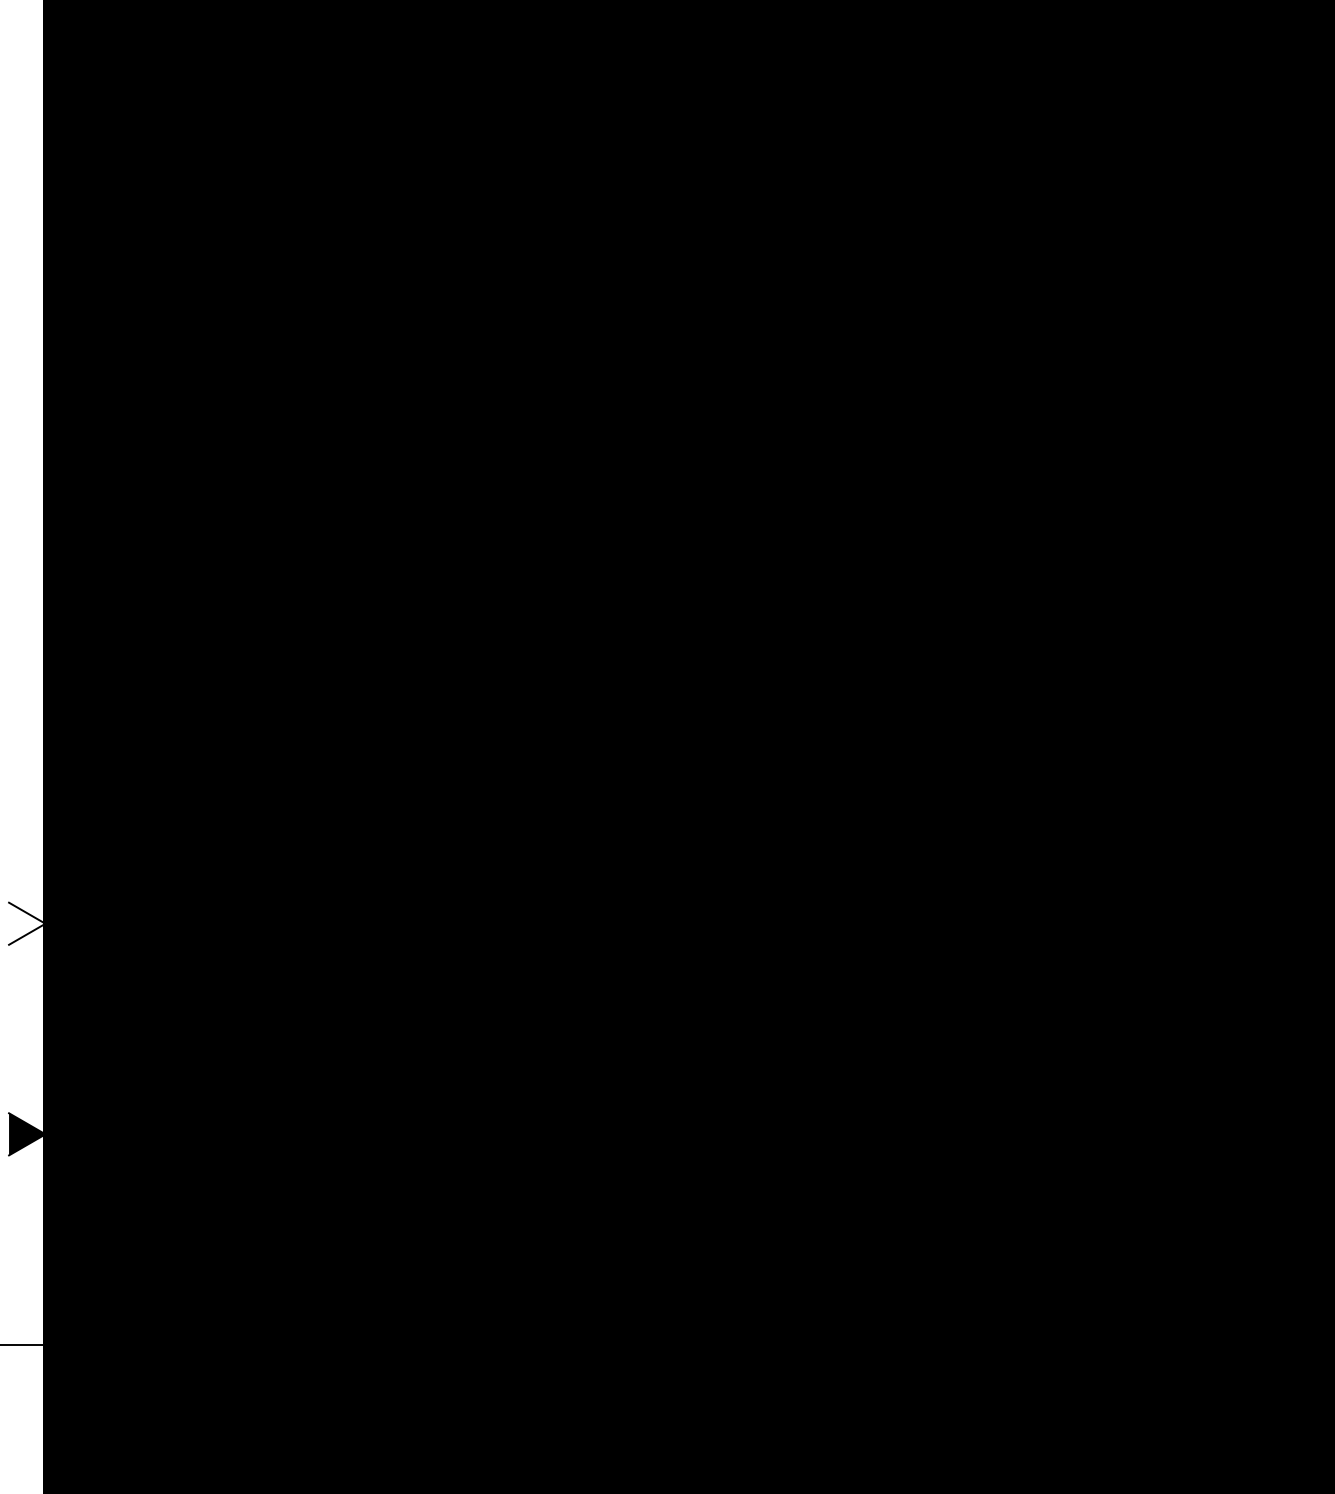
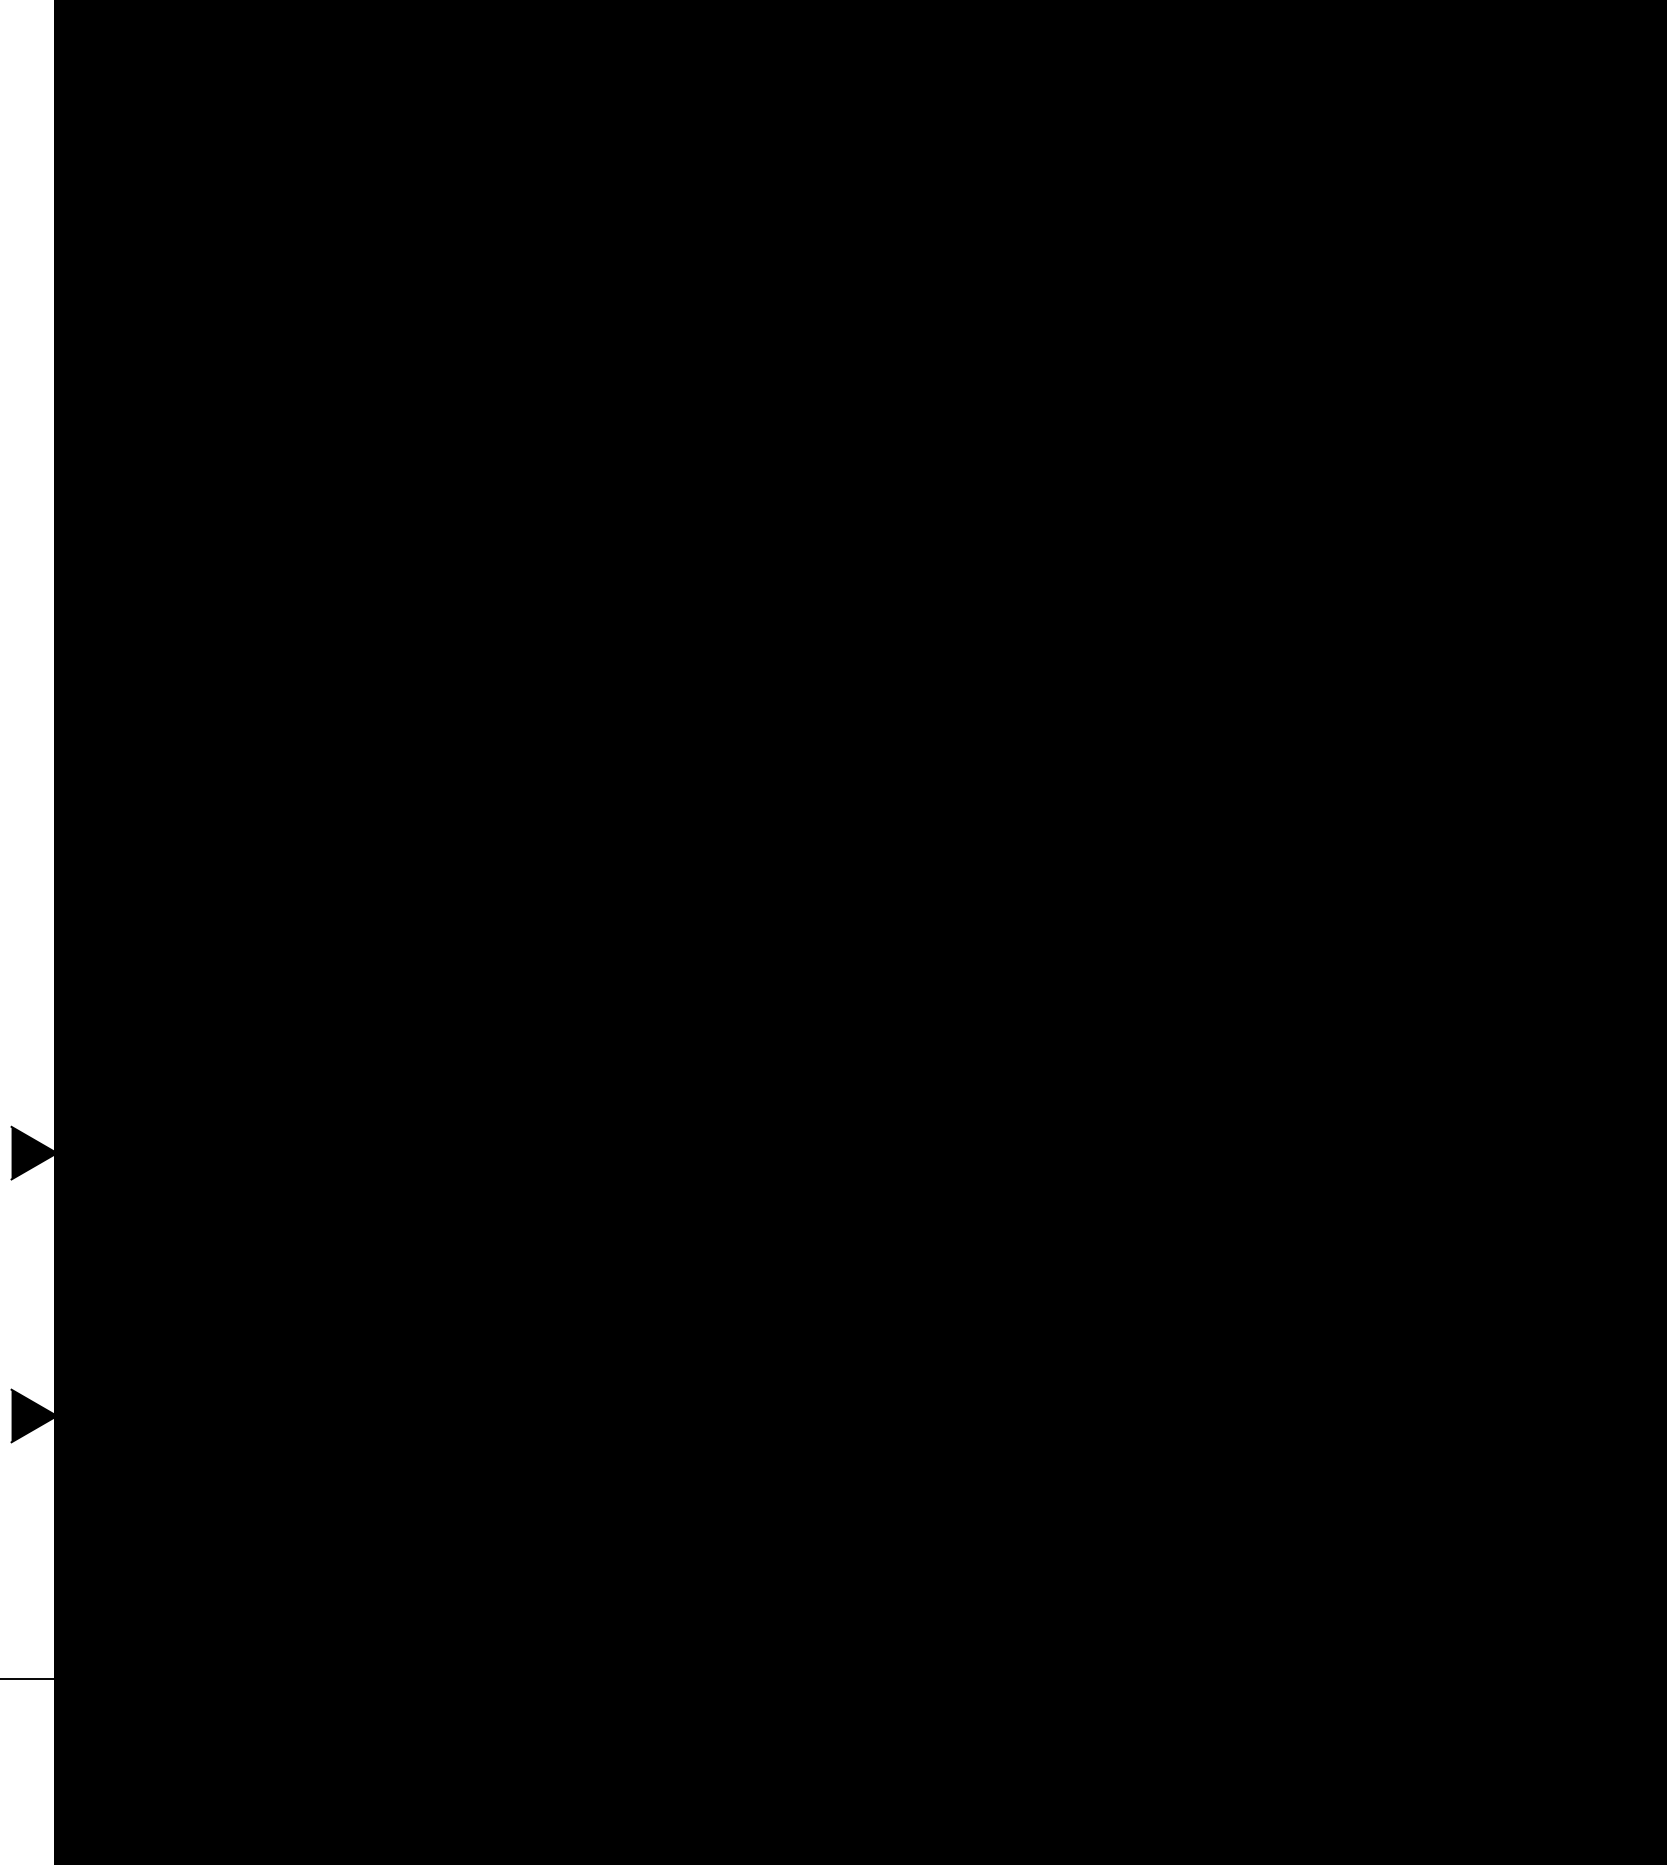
fill: (27, 923) -> (34, 1152), added

